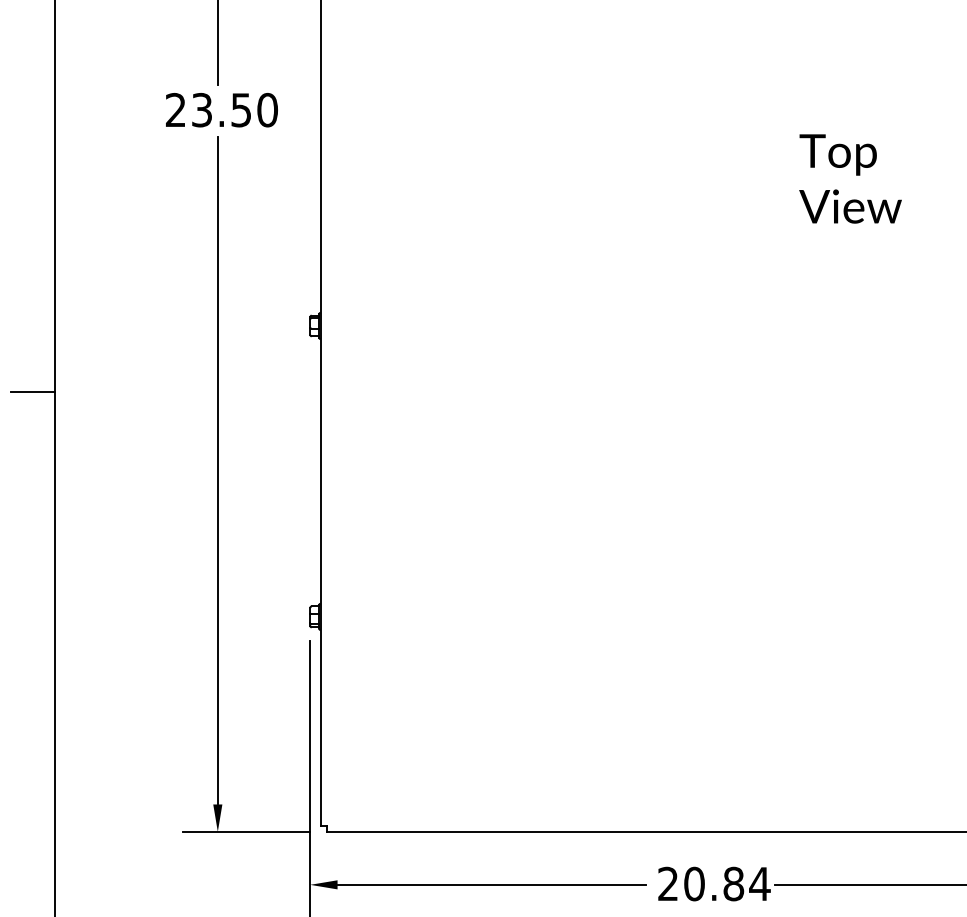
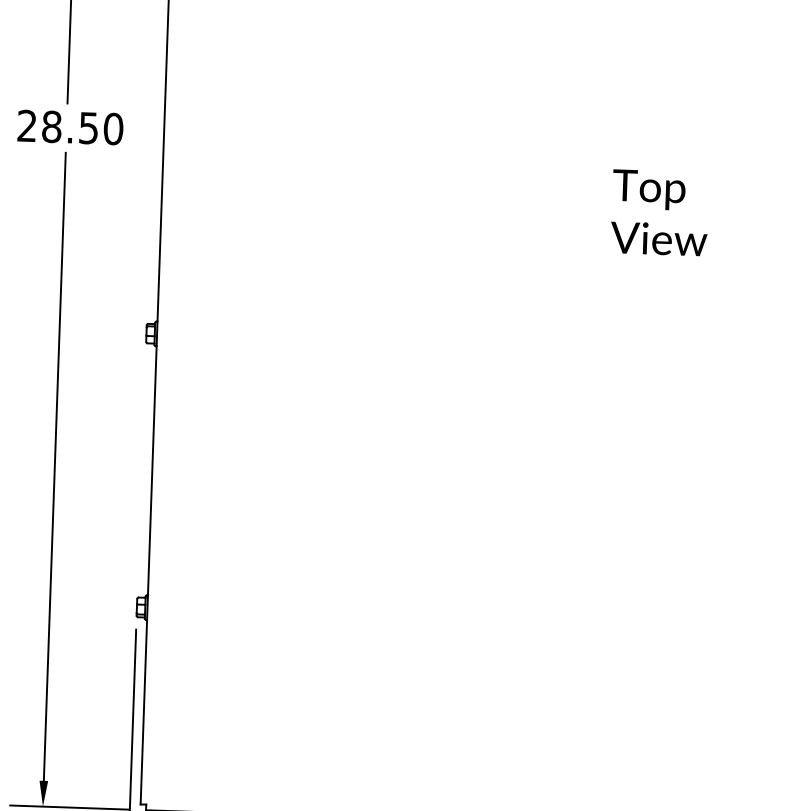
text: (202, 110) -> (52, 127), 23.50 -> 28.50

